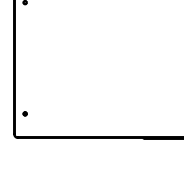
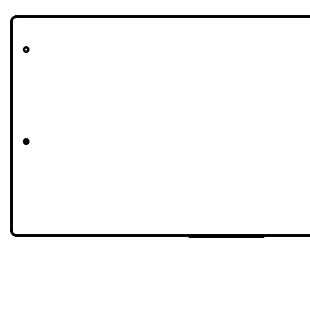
part: (24, 113) -> (25, 141), moved

